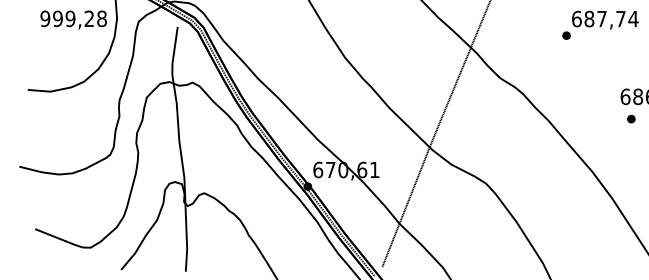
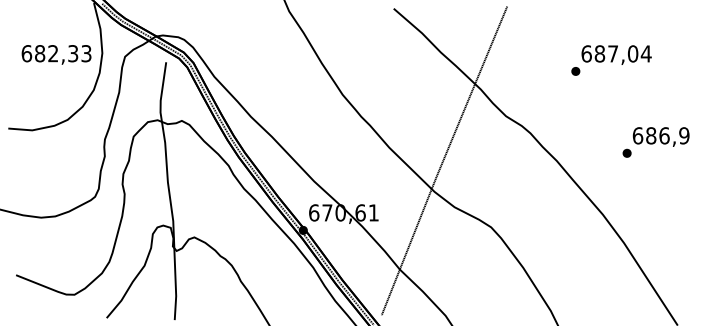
text: (73, 18) -> (56, 53), 999,28 -> 682,33
text: (621, 18) -> (633, 53), 687,74 -> 687,04
part: (630, 118) -> (626, 152), moved

